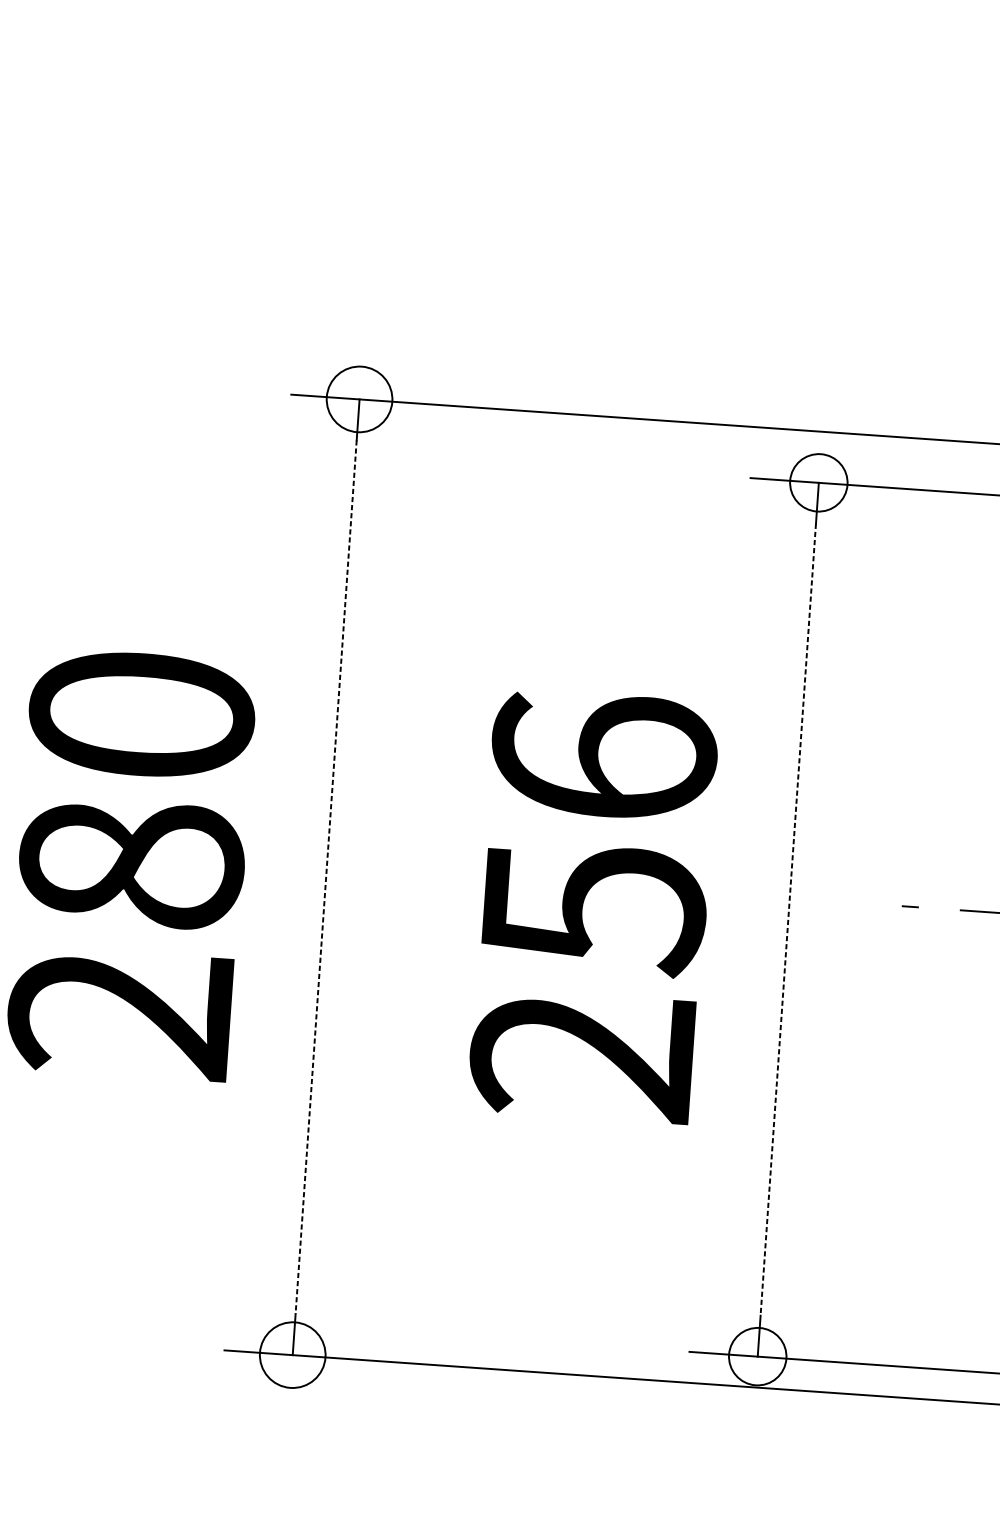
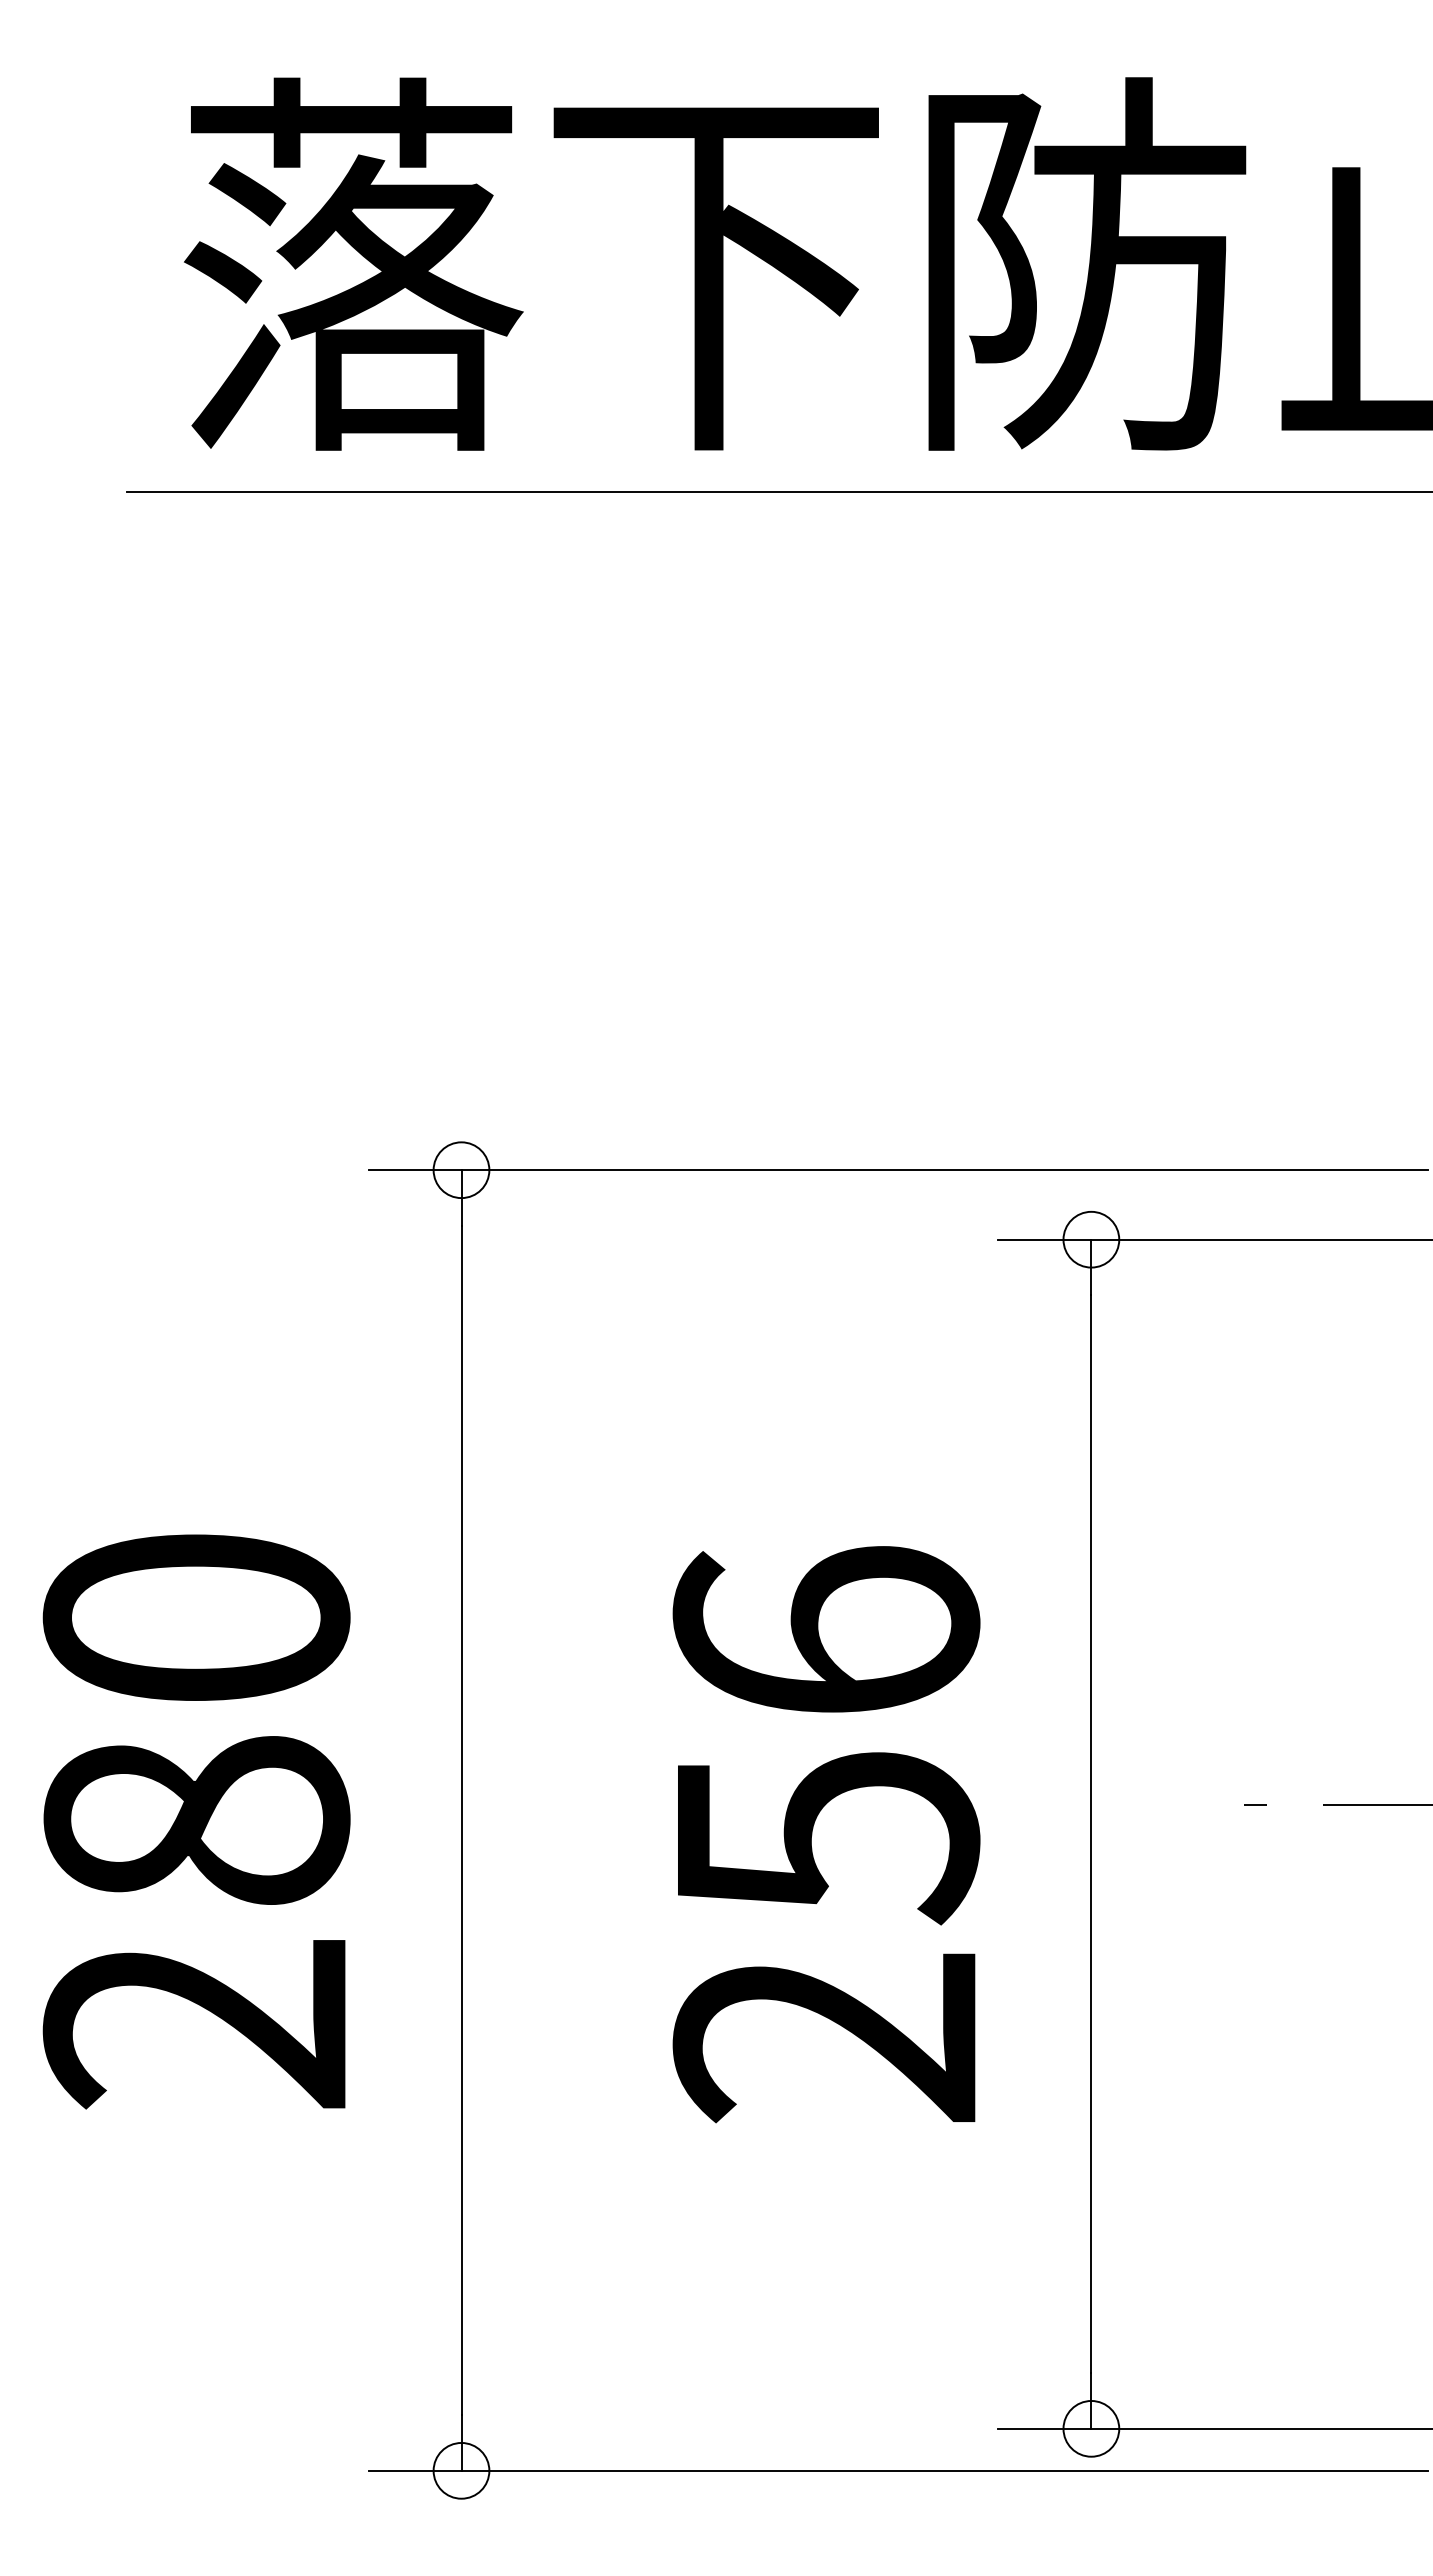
circle: (359, 399) -> (461, 1170), size x0.62
circle: (818, 482) -> (1091, 1239), size x0.71
line: (326, 877) -> (461, 1820), dashed -> solid
line: (788, 919) -> (1091, 1834), dashed -> solid
circle: (292, 1354) -> (461, 2470), size x0.62
circle: (757, 1356) -> (1091, 2428), size x0.71

